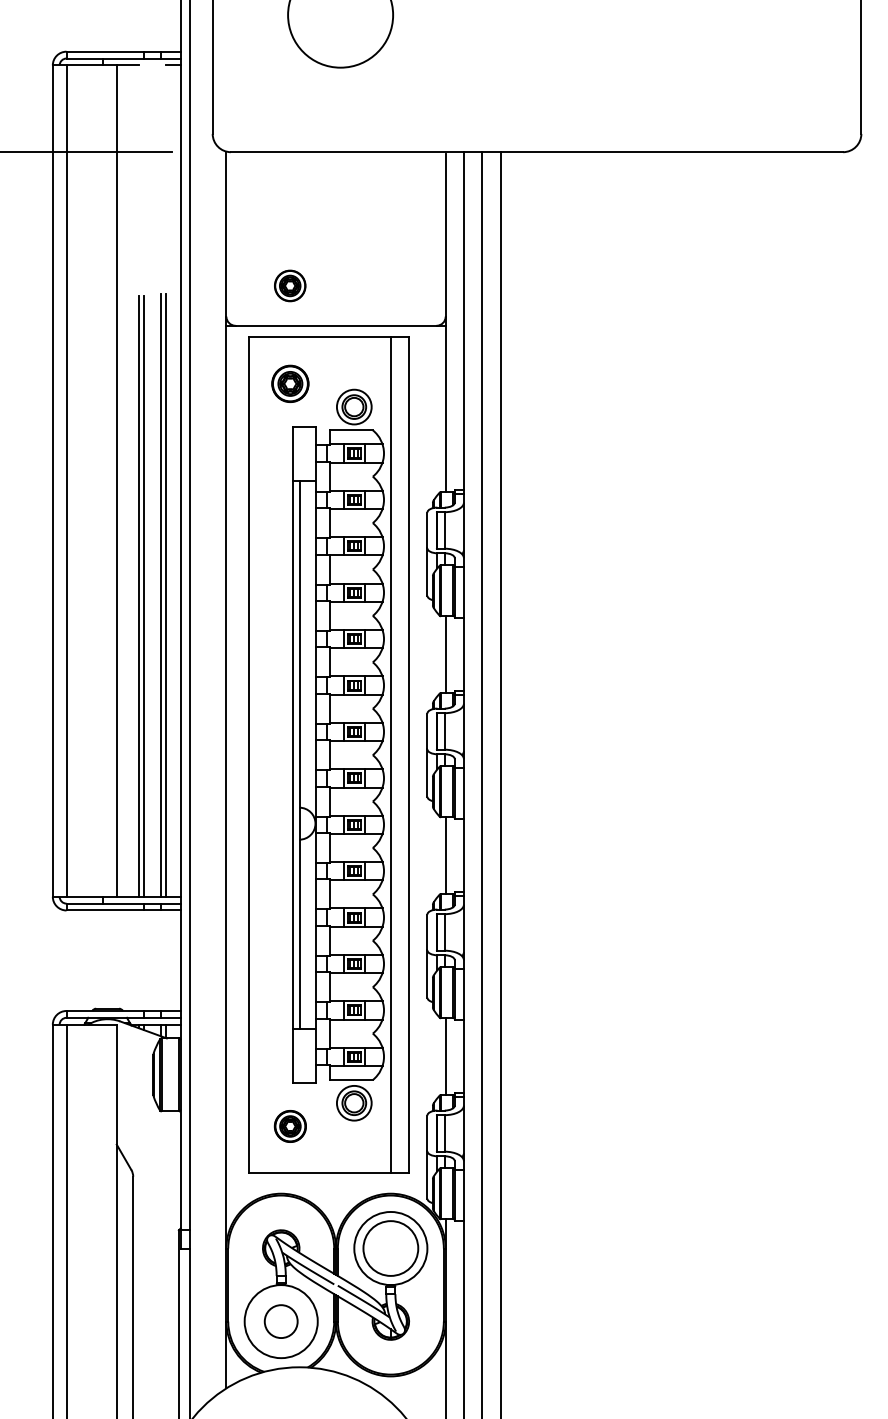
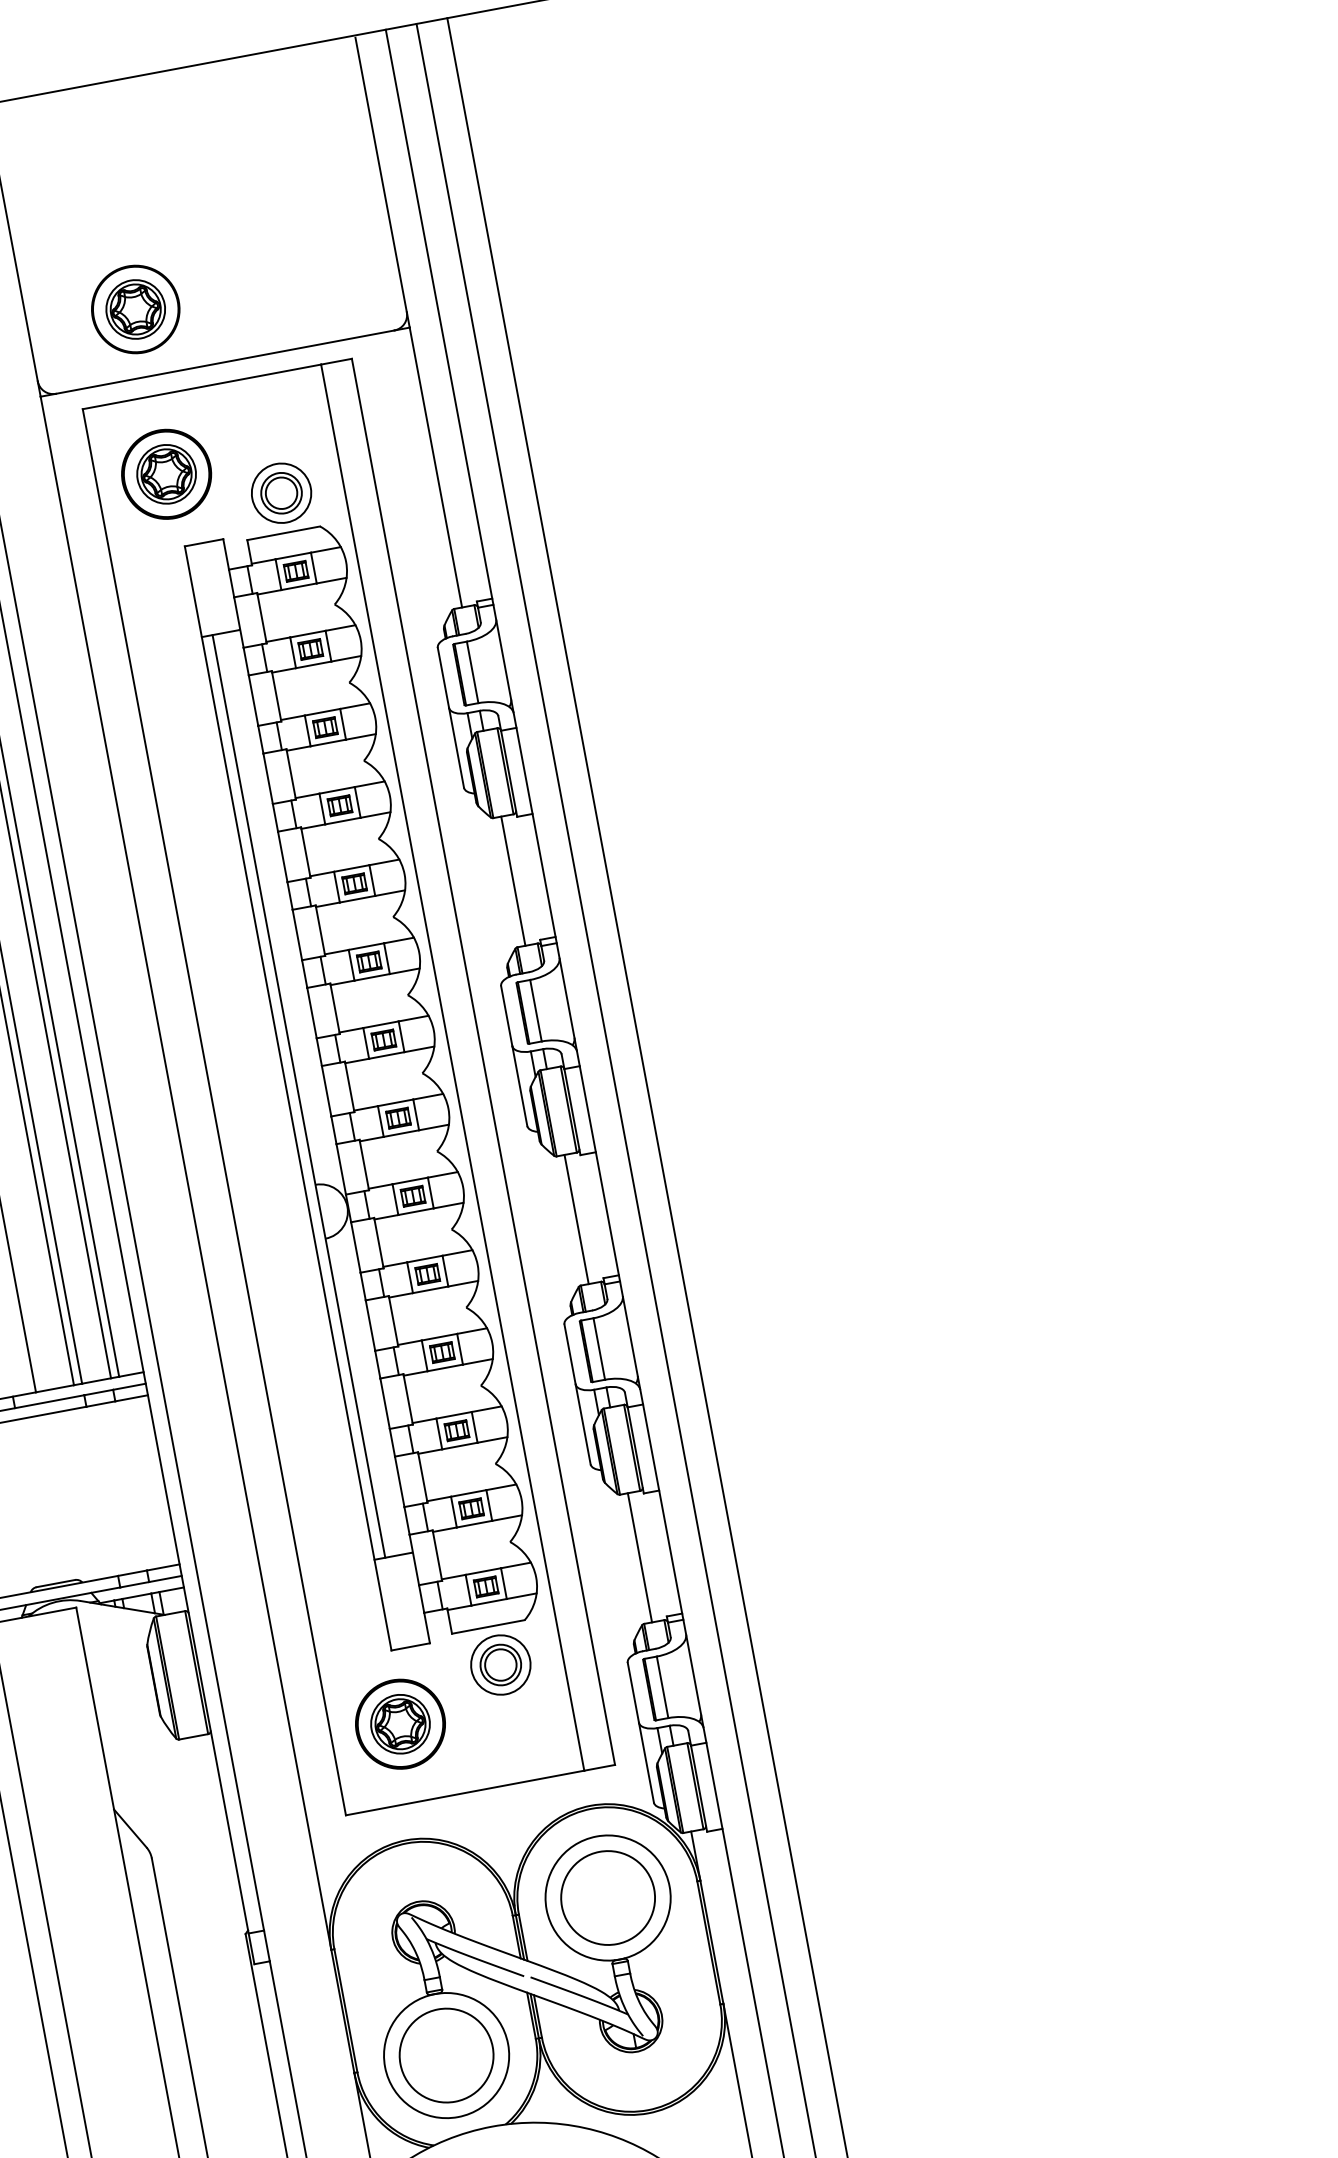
part: (289, 285) -> (134, 309), size x1.67
part: (290, 383) -> (166, 473), size x1.43
part: (290, 1126) -> (400, 1724), size x1.67
circle: (280, 1321) -> (445, 2055), size x1.67

